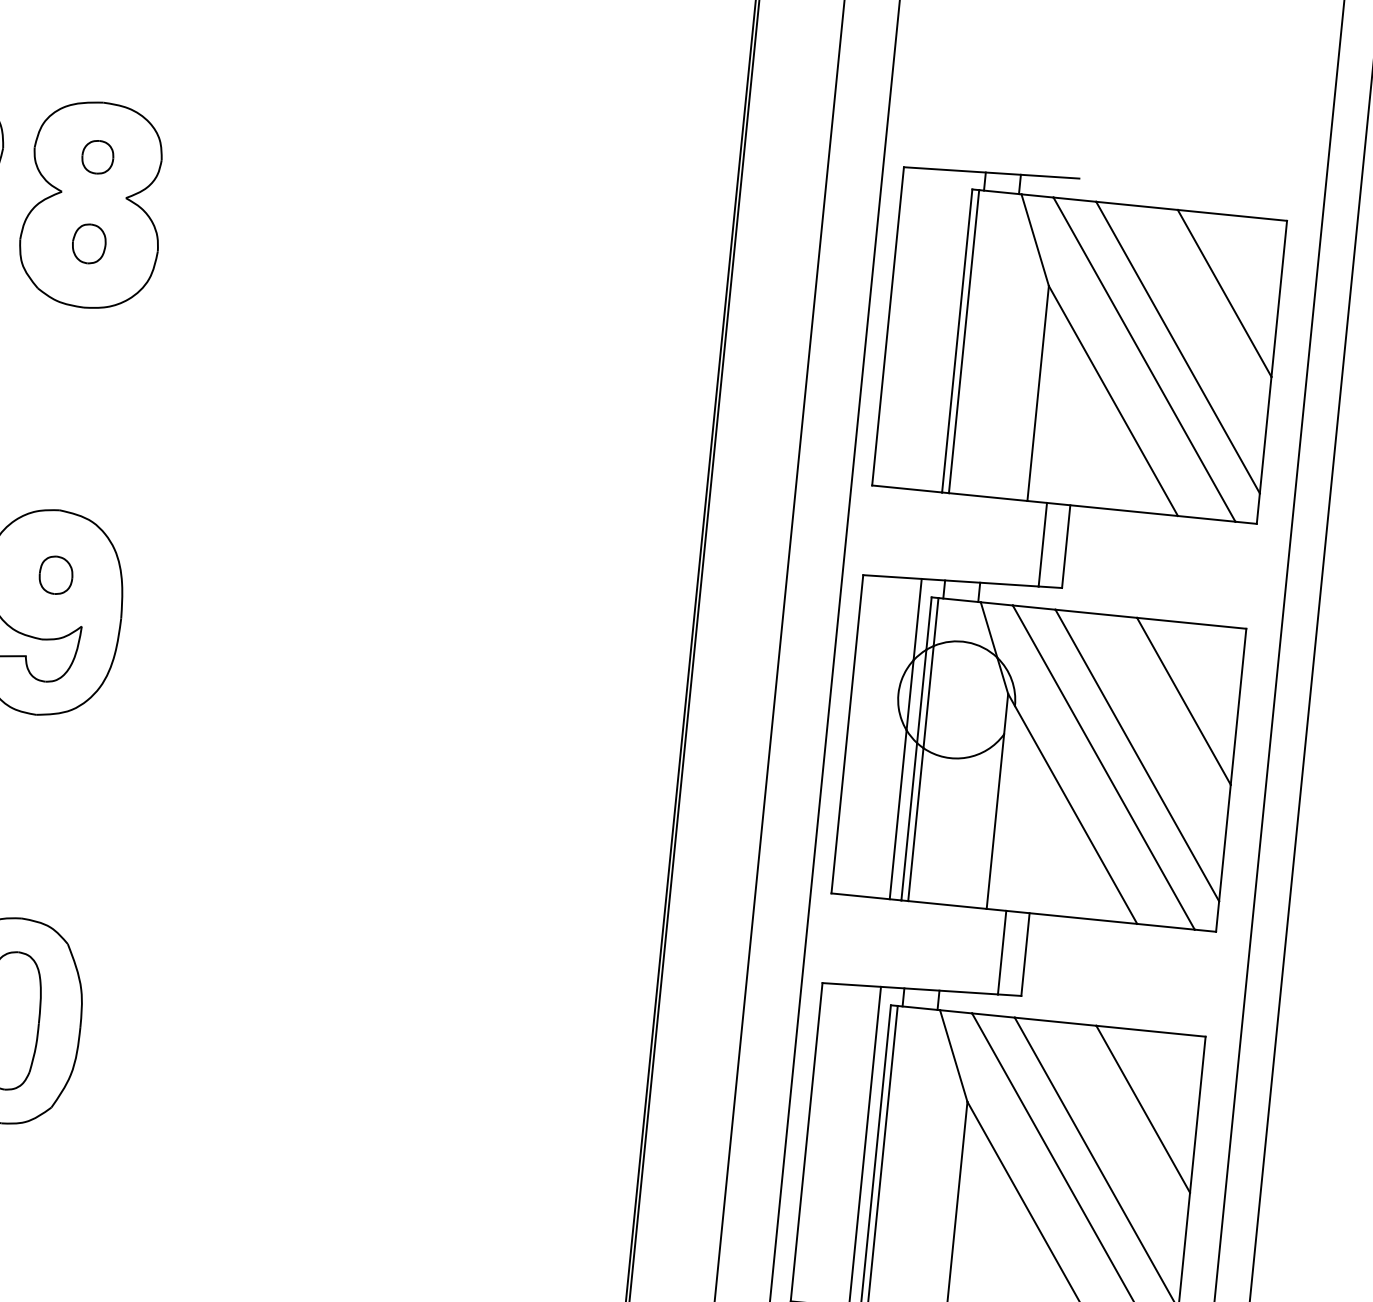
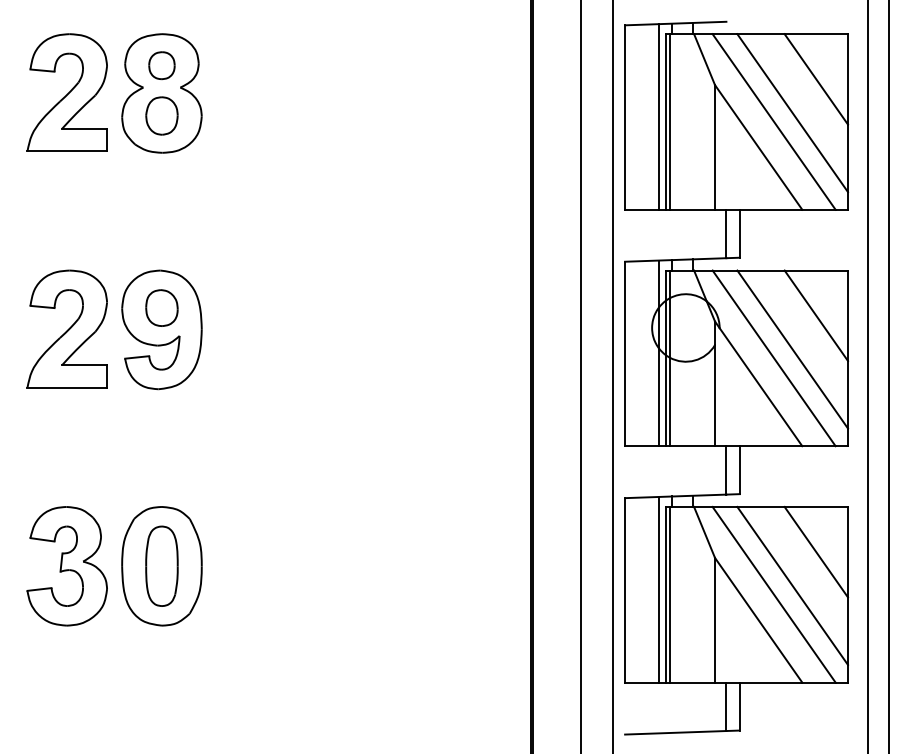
part: (97, 156) -> (161, 65), size x1.43
part: (88, 242) -> (161, 115), size x1.67
line: (945, 330) -> (658, 116), added
part: (55, 574) -> (161, 307), size x1.67

